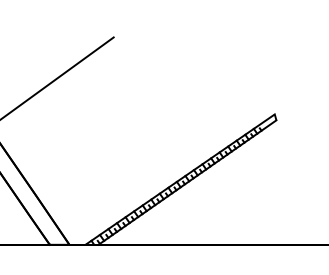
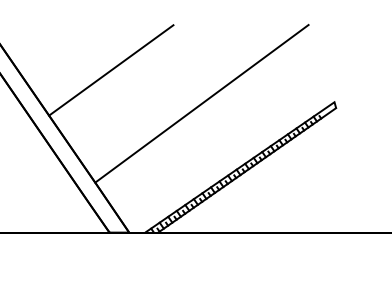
line: (141, 115) -> (201, 103), added

